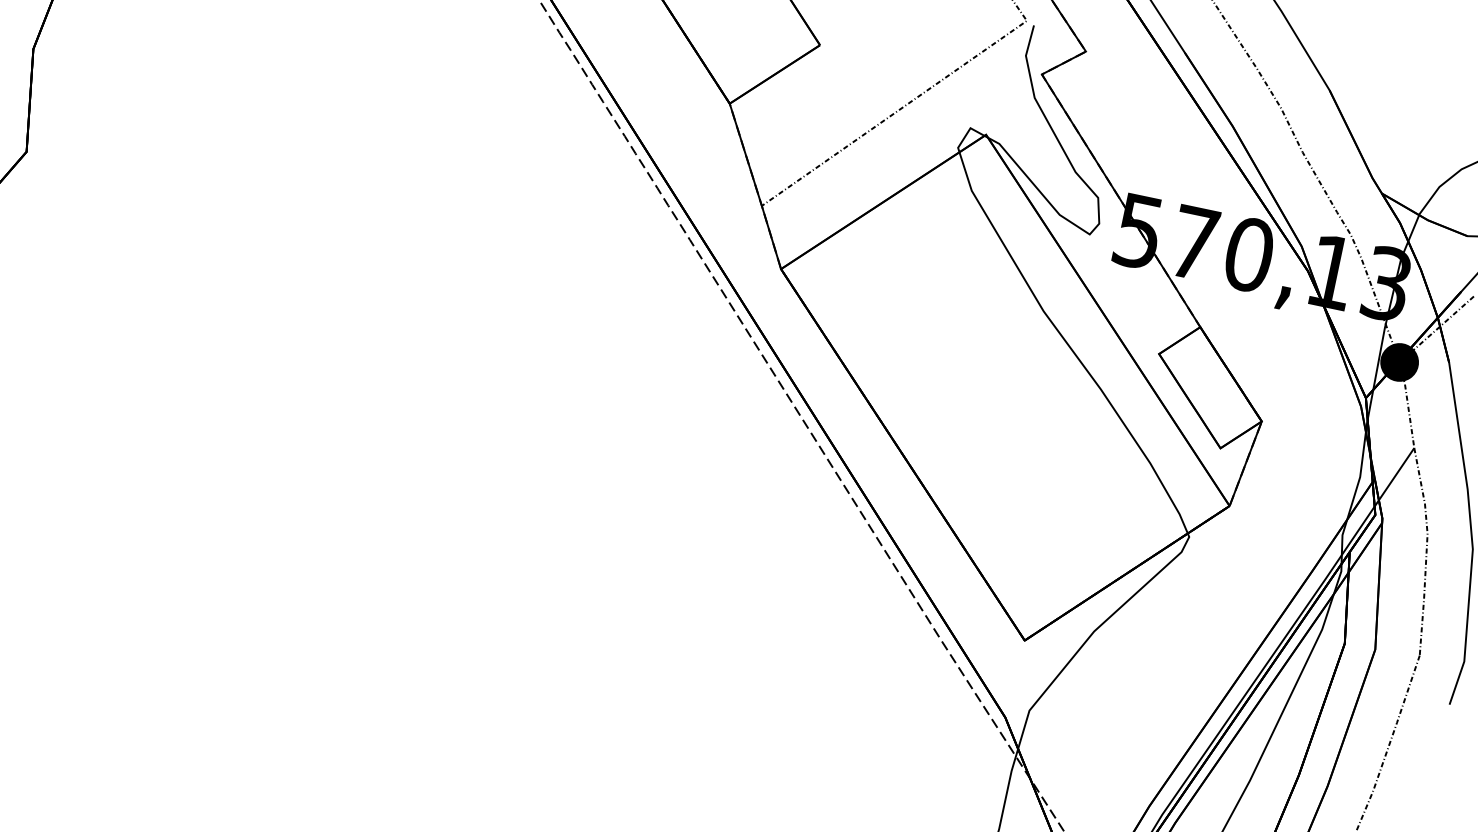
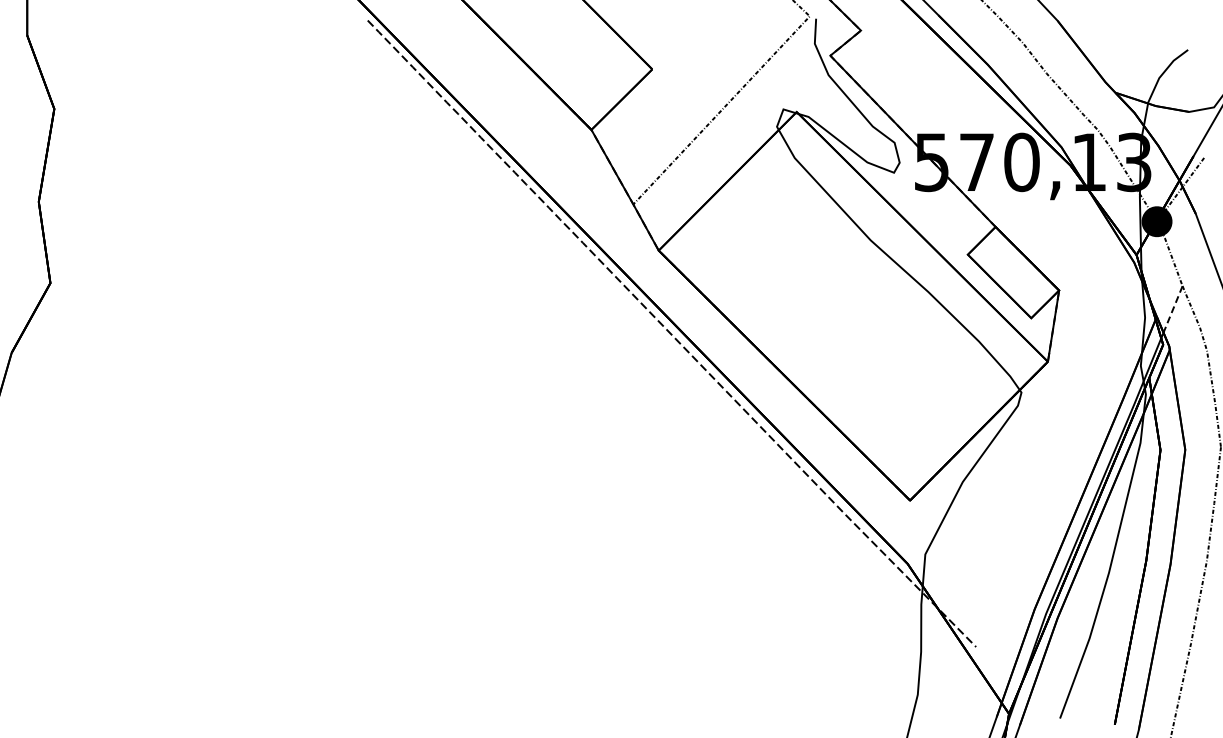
line: (1395, 474) -> (1172, 309), solid -> dashed

